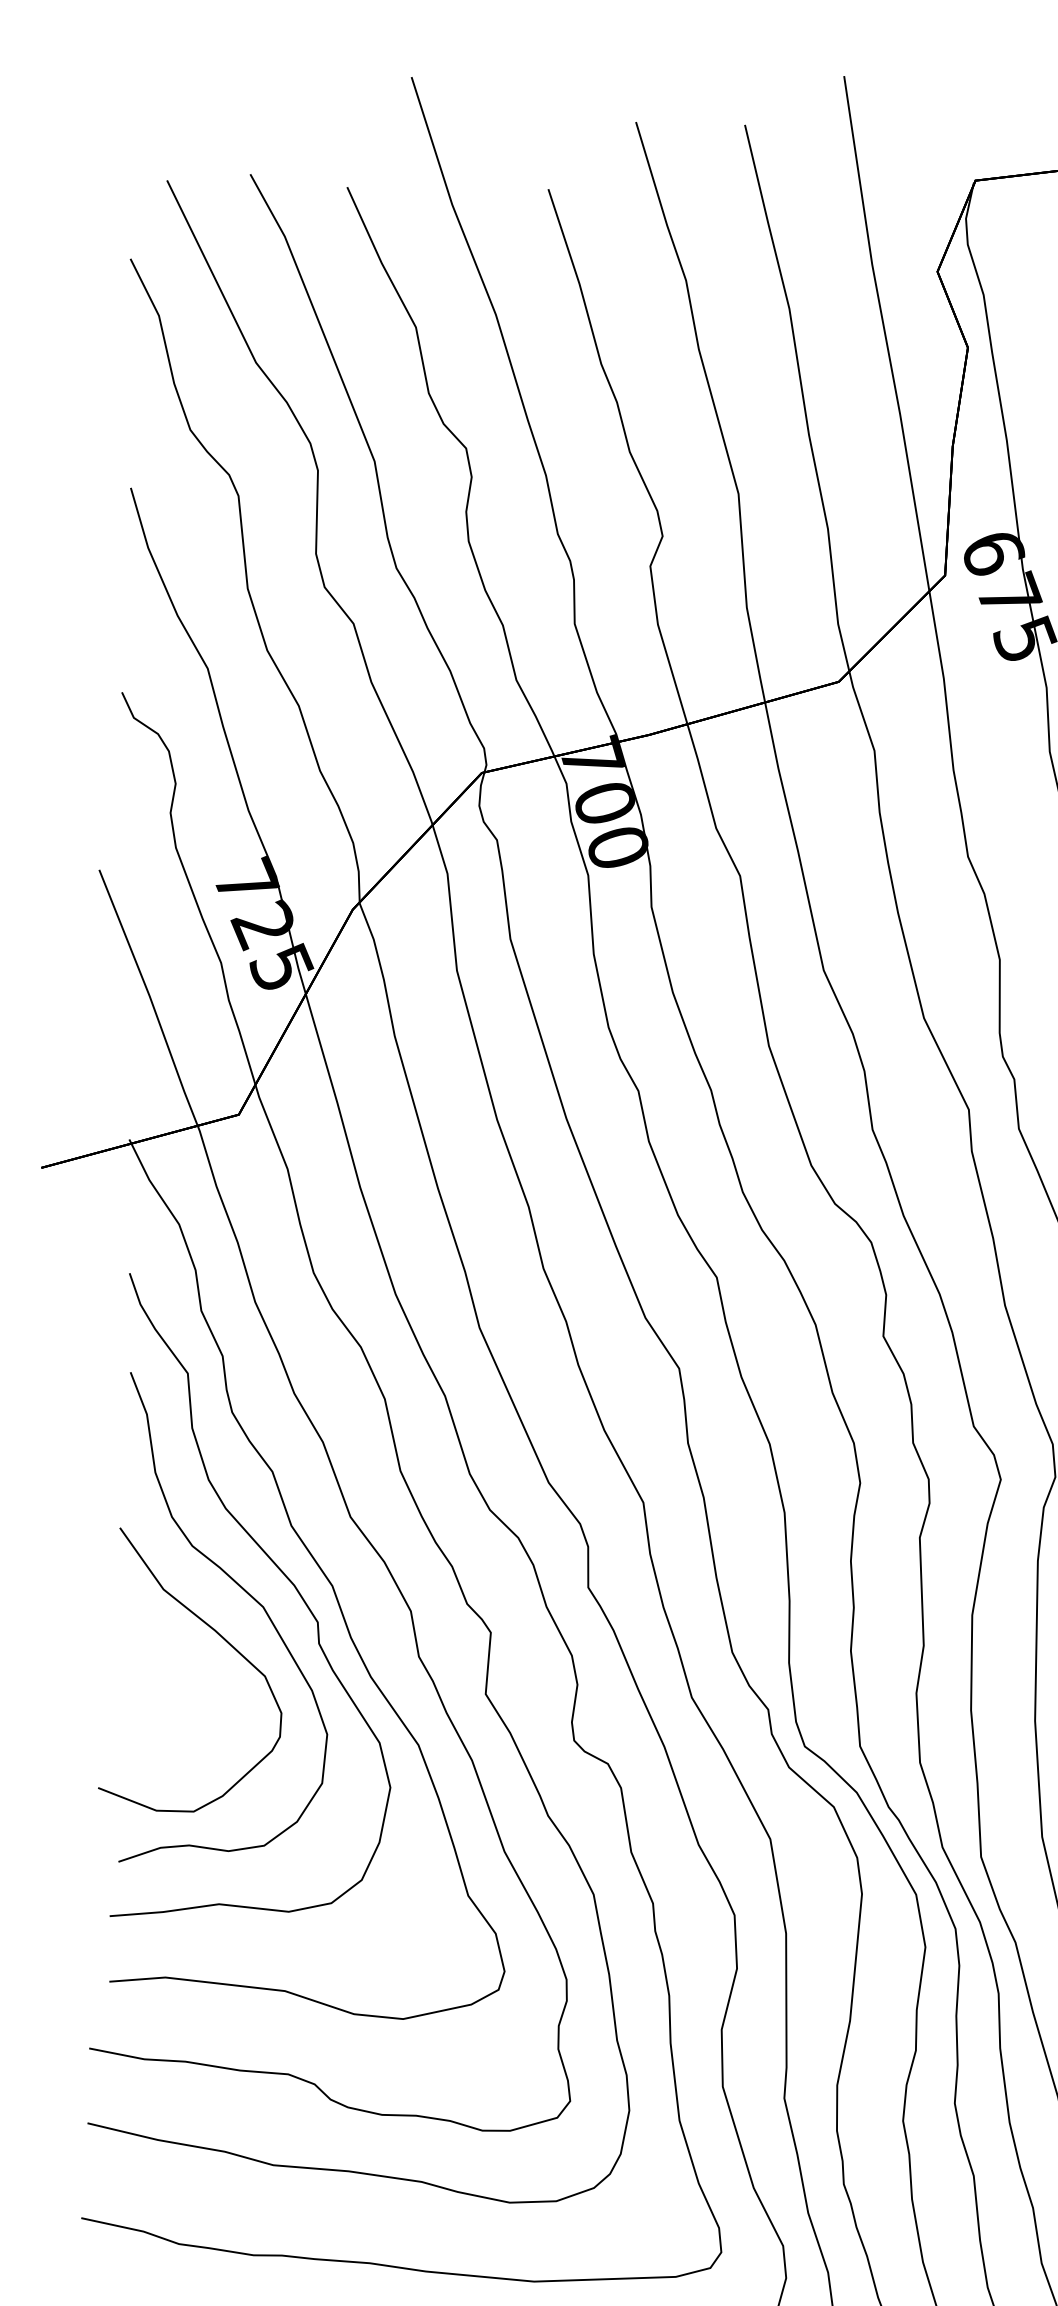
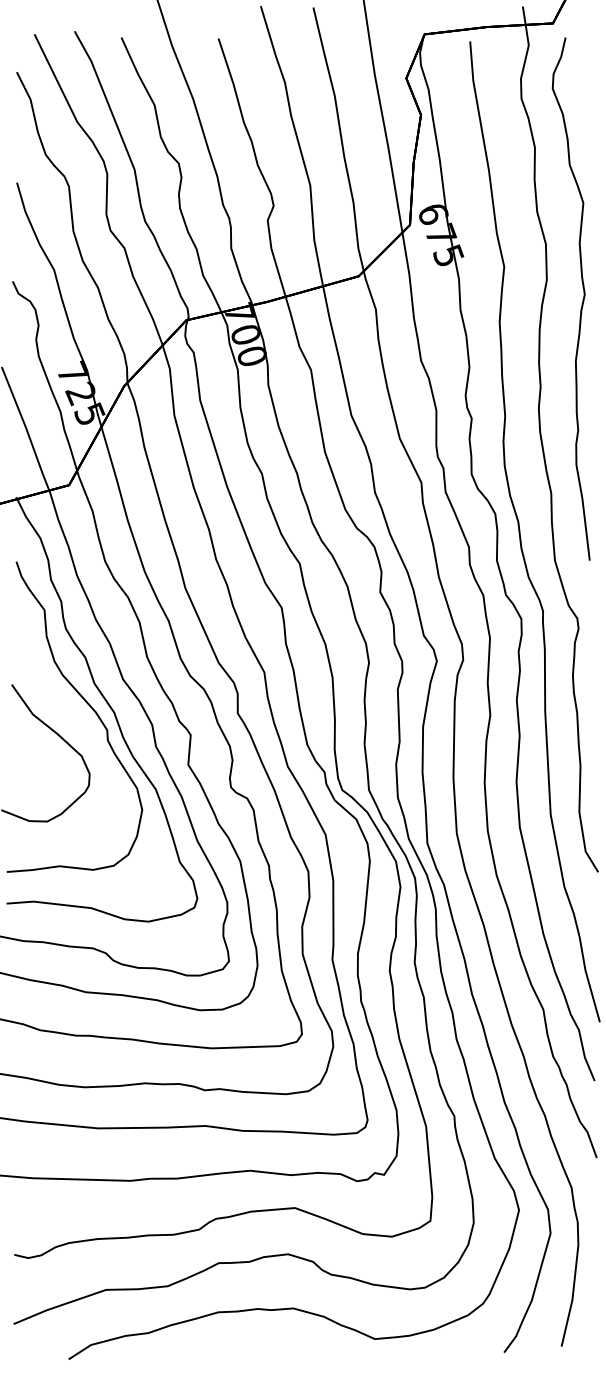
curve: (245, 1593) -> (72, 716), removed

